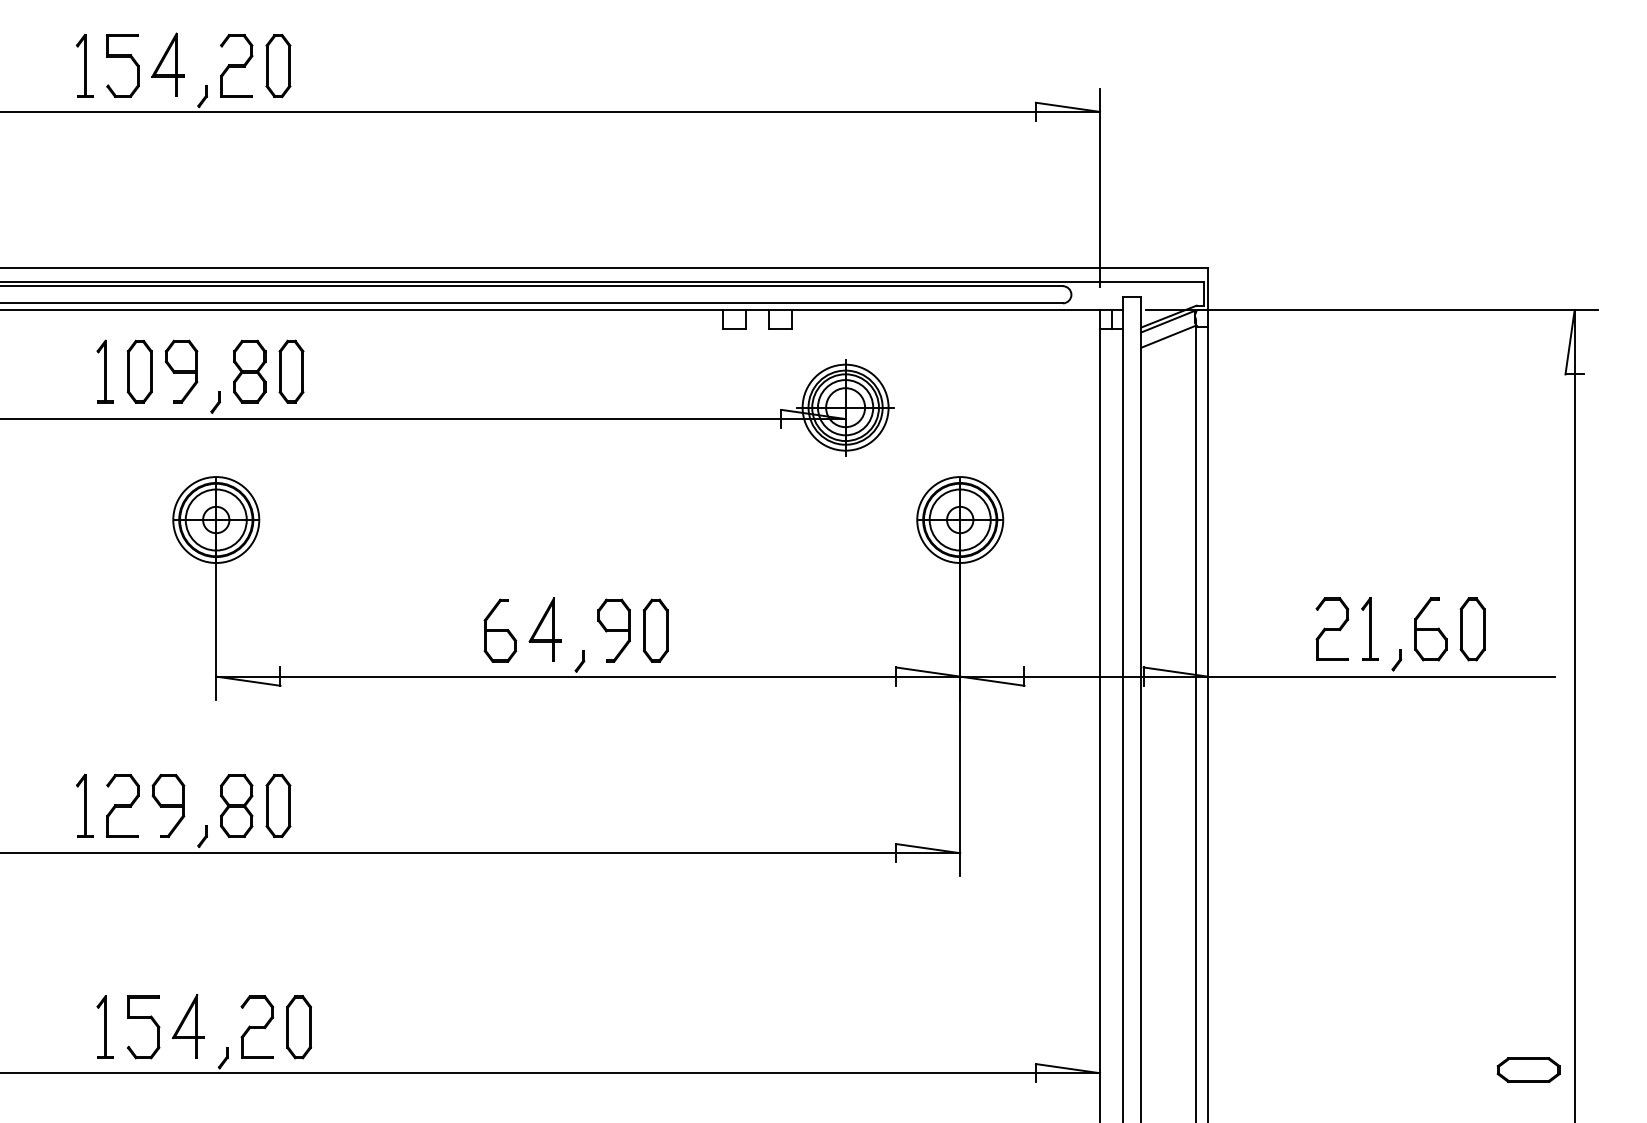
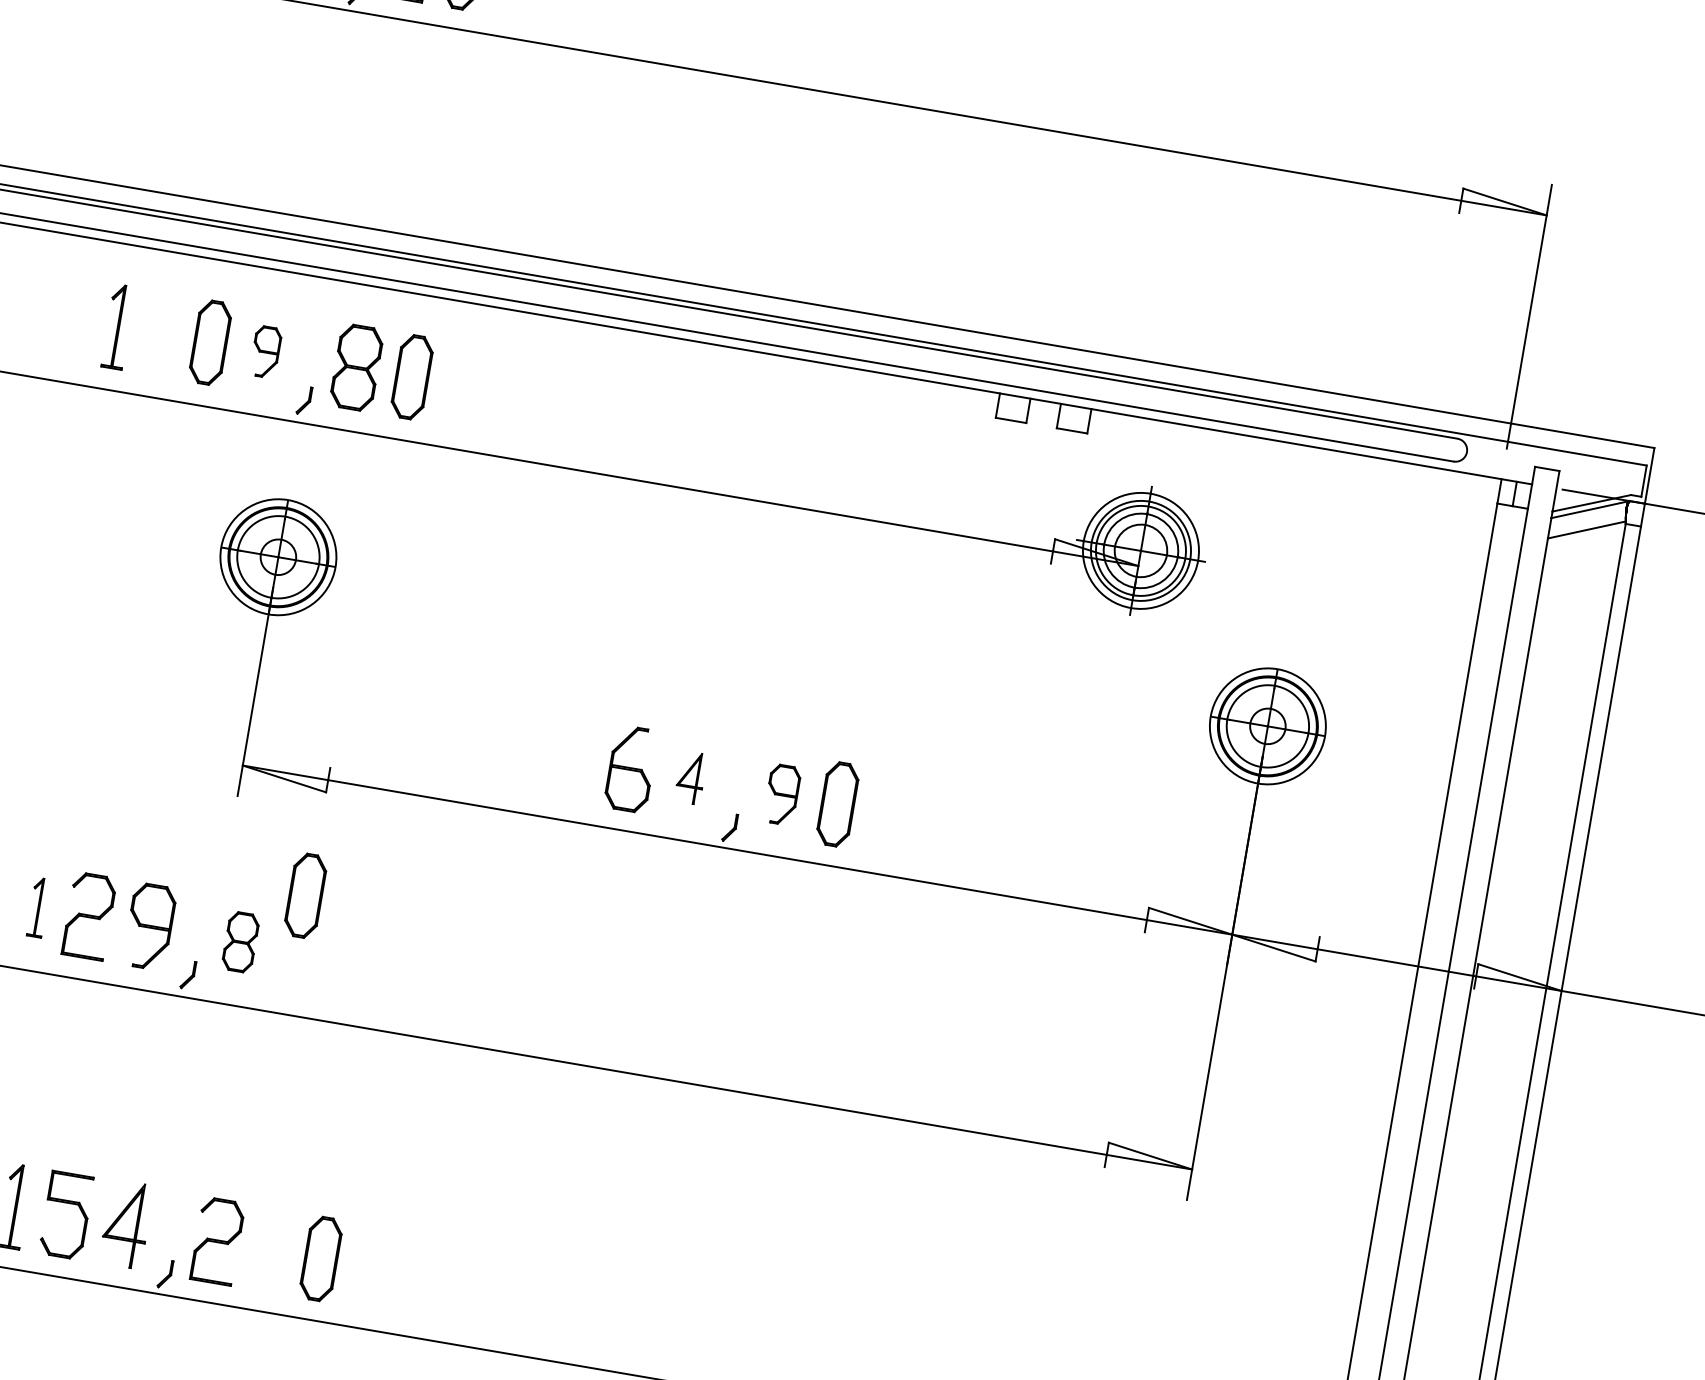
part: (104, 371) -> (116, 326), moved
part: (181, 371) -> (265, 351), size x0.6
part: (544, 629) -> (690, 777), size x0.6
part: (613, 630) -> (781, 794), size x0.7
part: (84, 805) -> (38, 906), size x0.7
part: (236, 805) -> (240, 941), size x0.7
part: (278, 805) -> (305, 895), moved
part: (298, 1027) -> (320, 1259), moved

